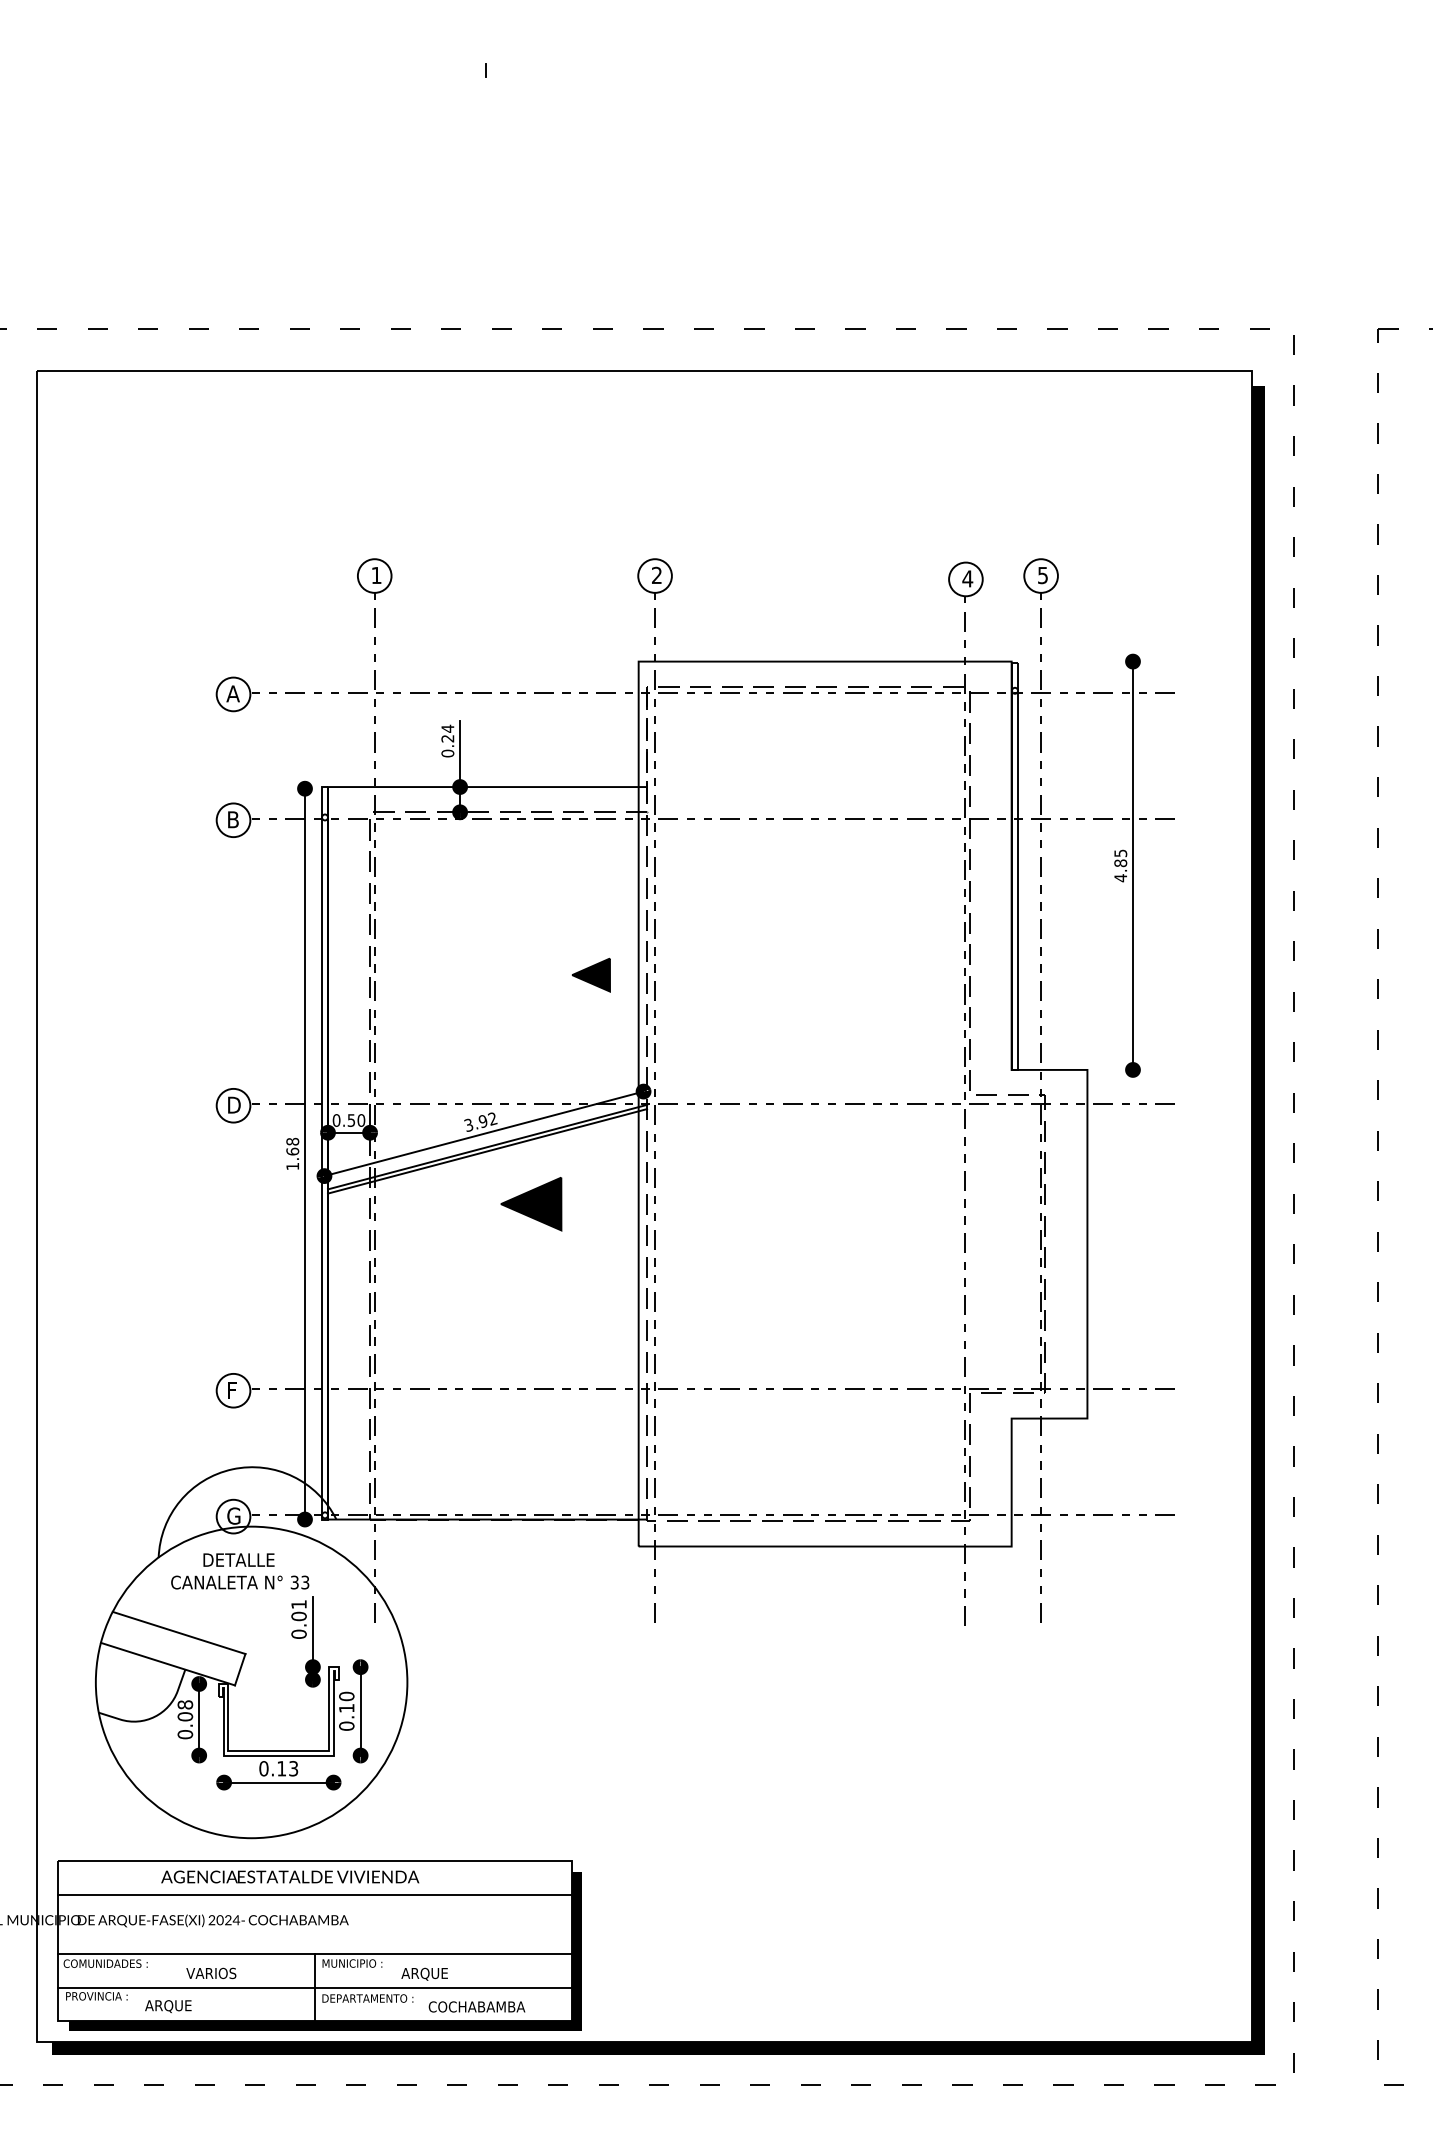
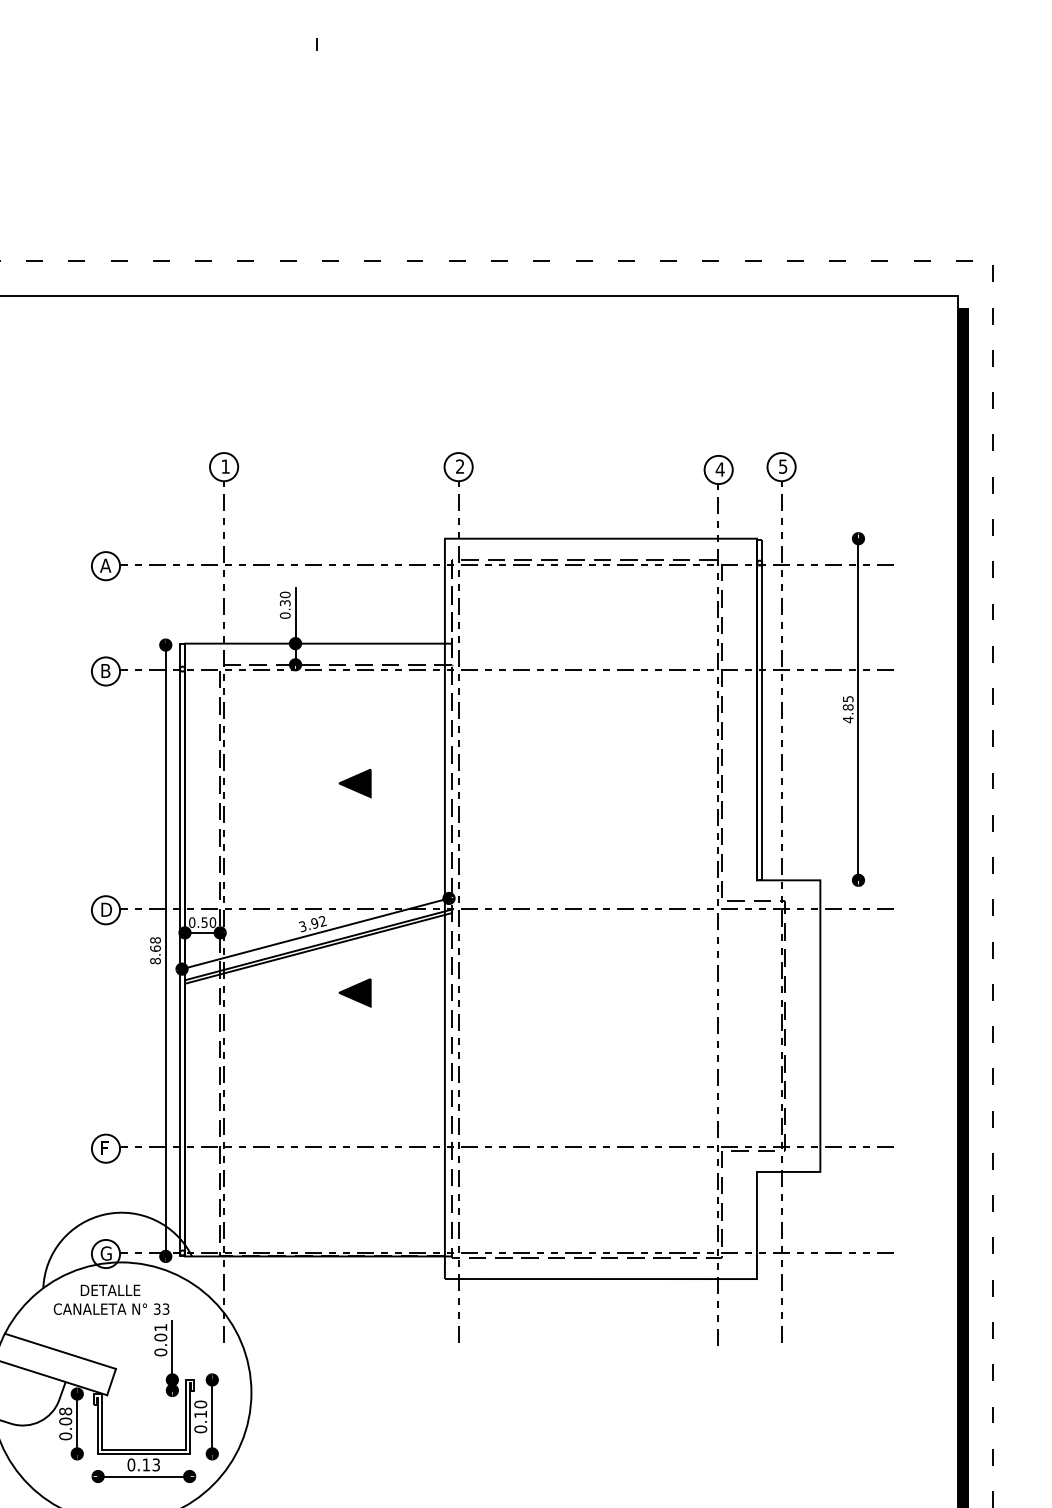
text: (447, 733) -> (284, 598), 0.24 -> 0.30
part: (590, 974) -> (354, 782), moved
text: (292, 1166) -> (155, 961), 1.68 -> 8.68
part: (530, 1204) -> (354, 992), size x0.62

